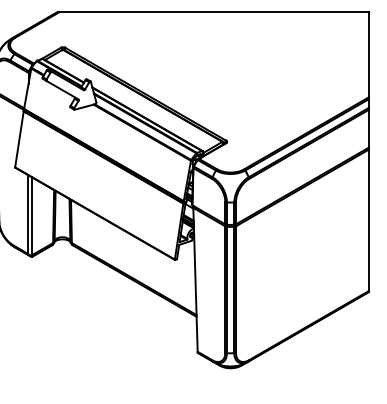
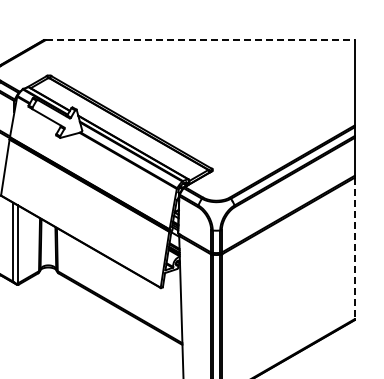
line: (214, 12) -> (200, 40), solid -> dashed
line: (368, 220) -> (354, 248), solid -> dashed

